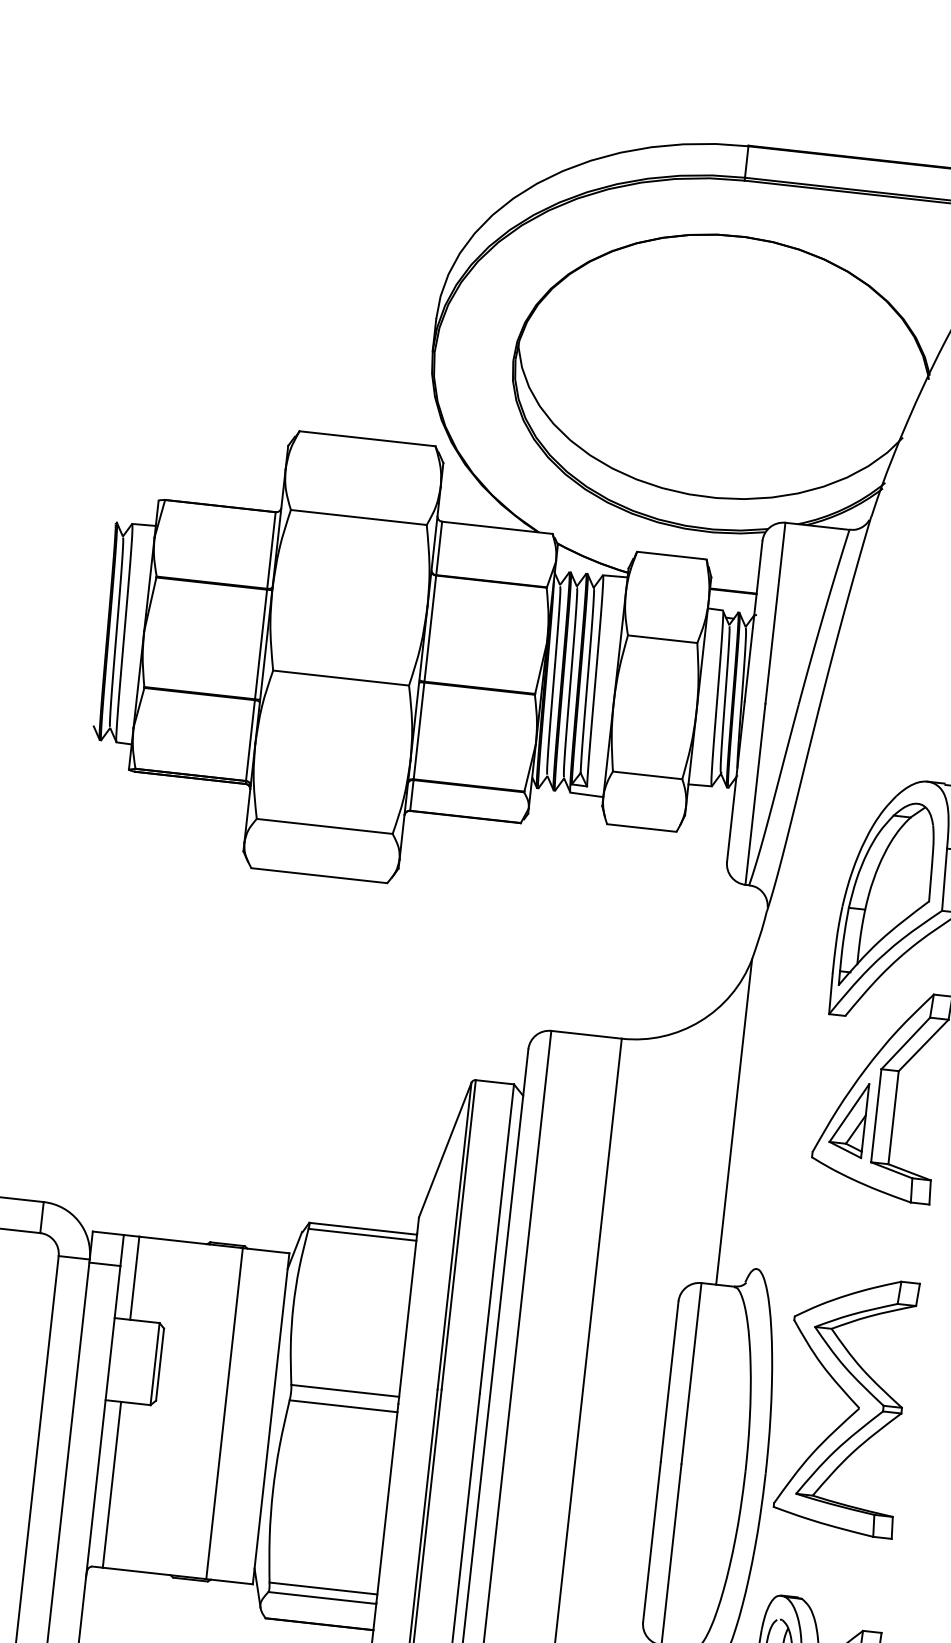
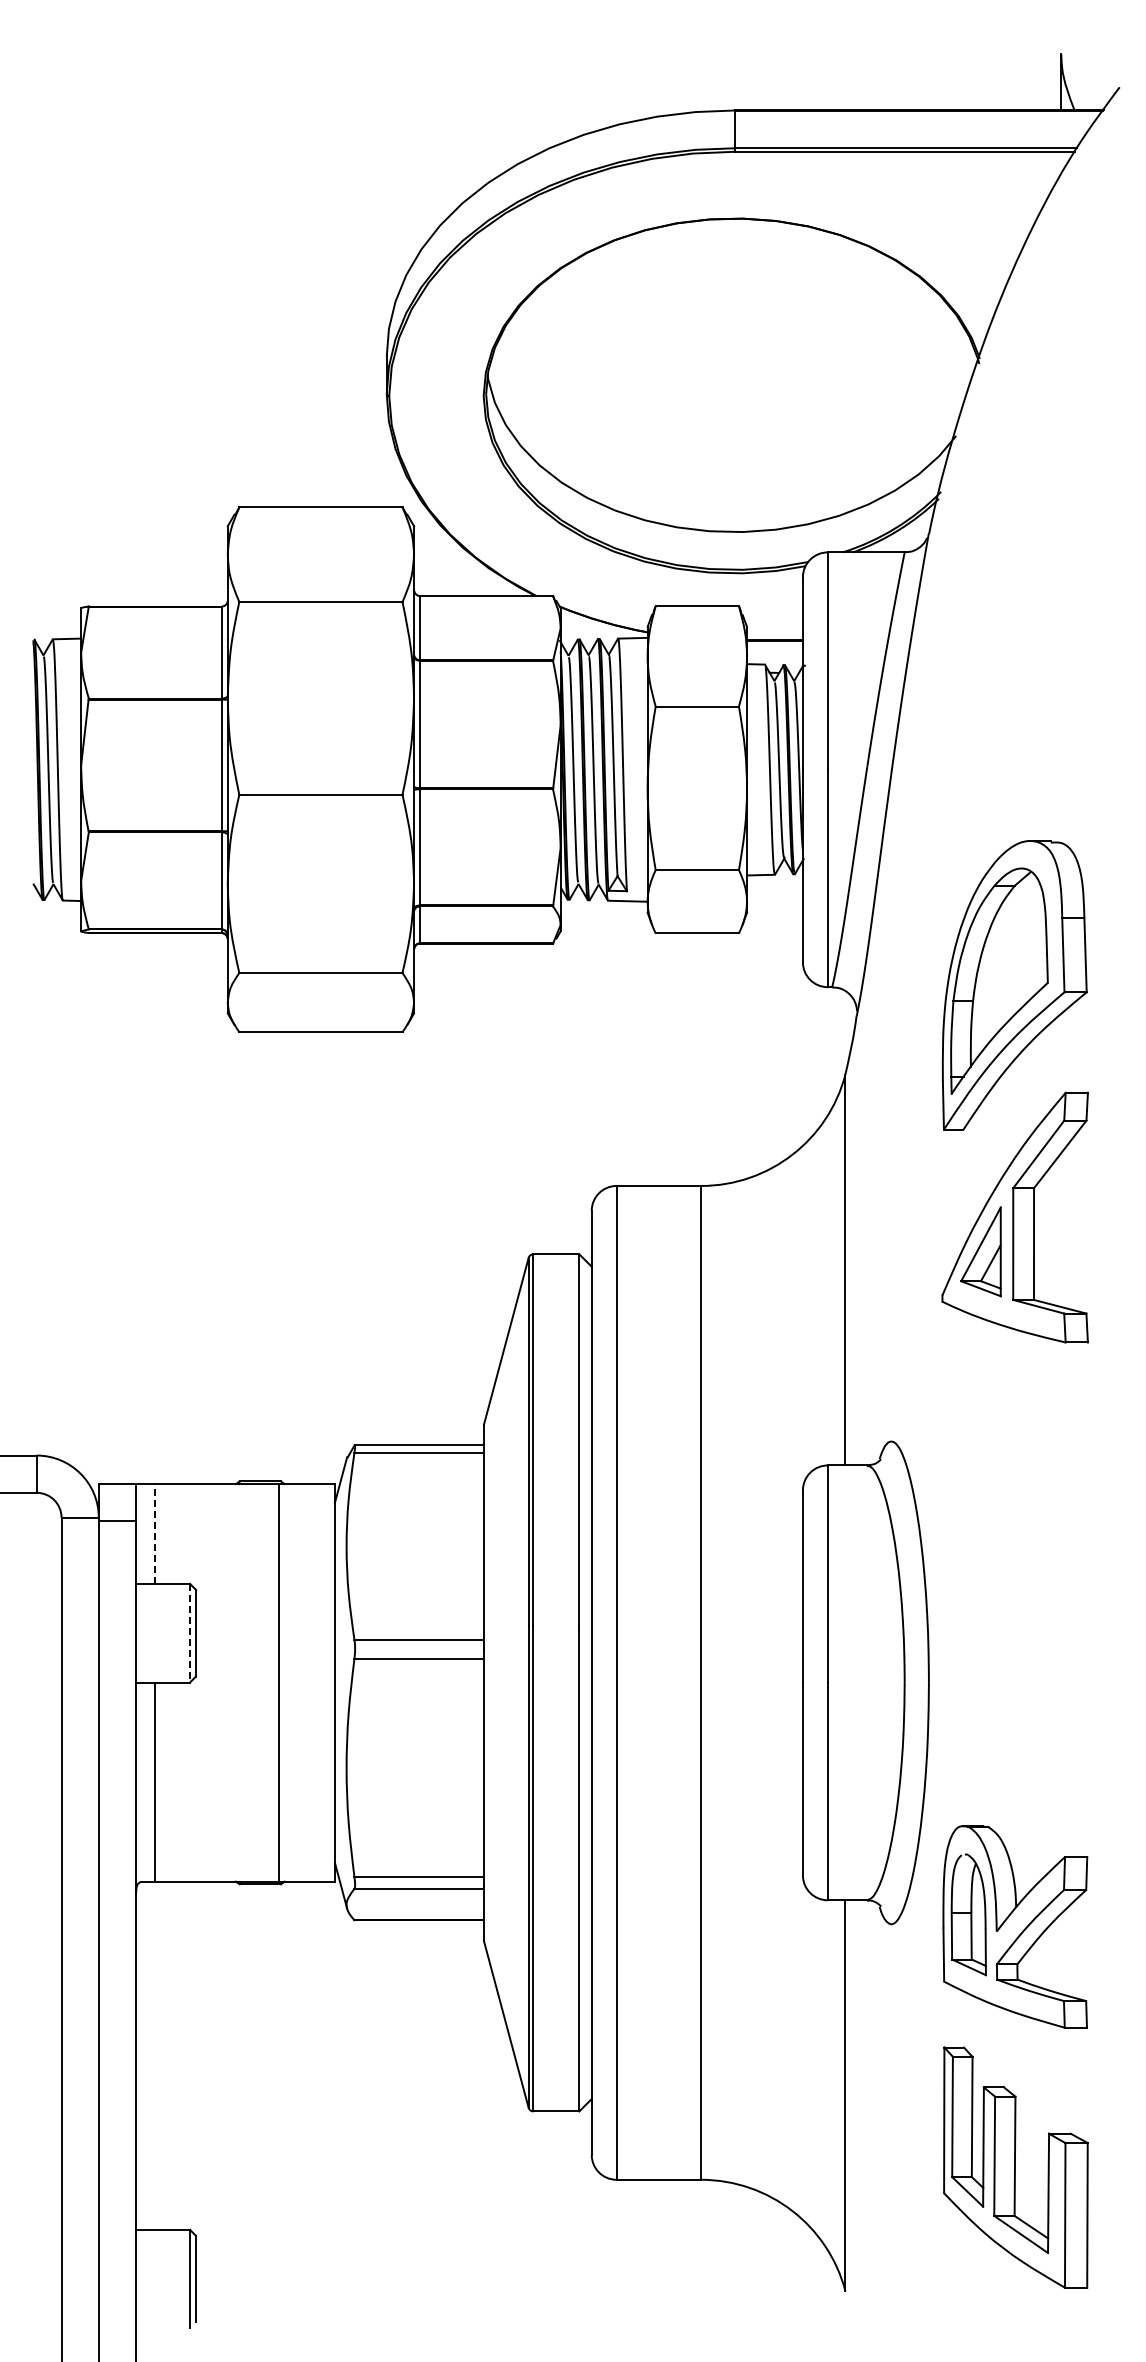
line: (134, 1278) -> (154, 1534), solid -> dashed
line: (155, 1364) -> (190, 1633), solid -> dashed
part: (850, 1399) -> (1019, 1584), removed

